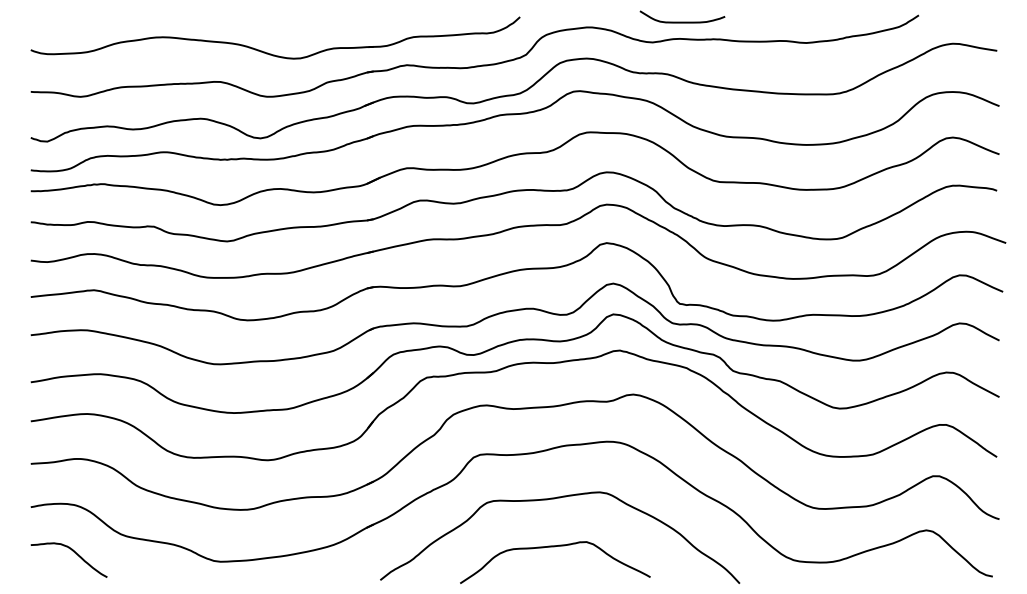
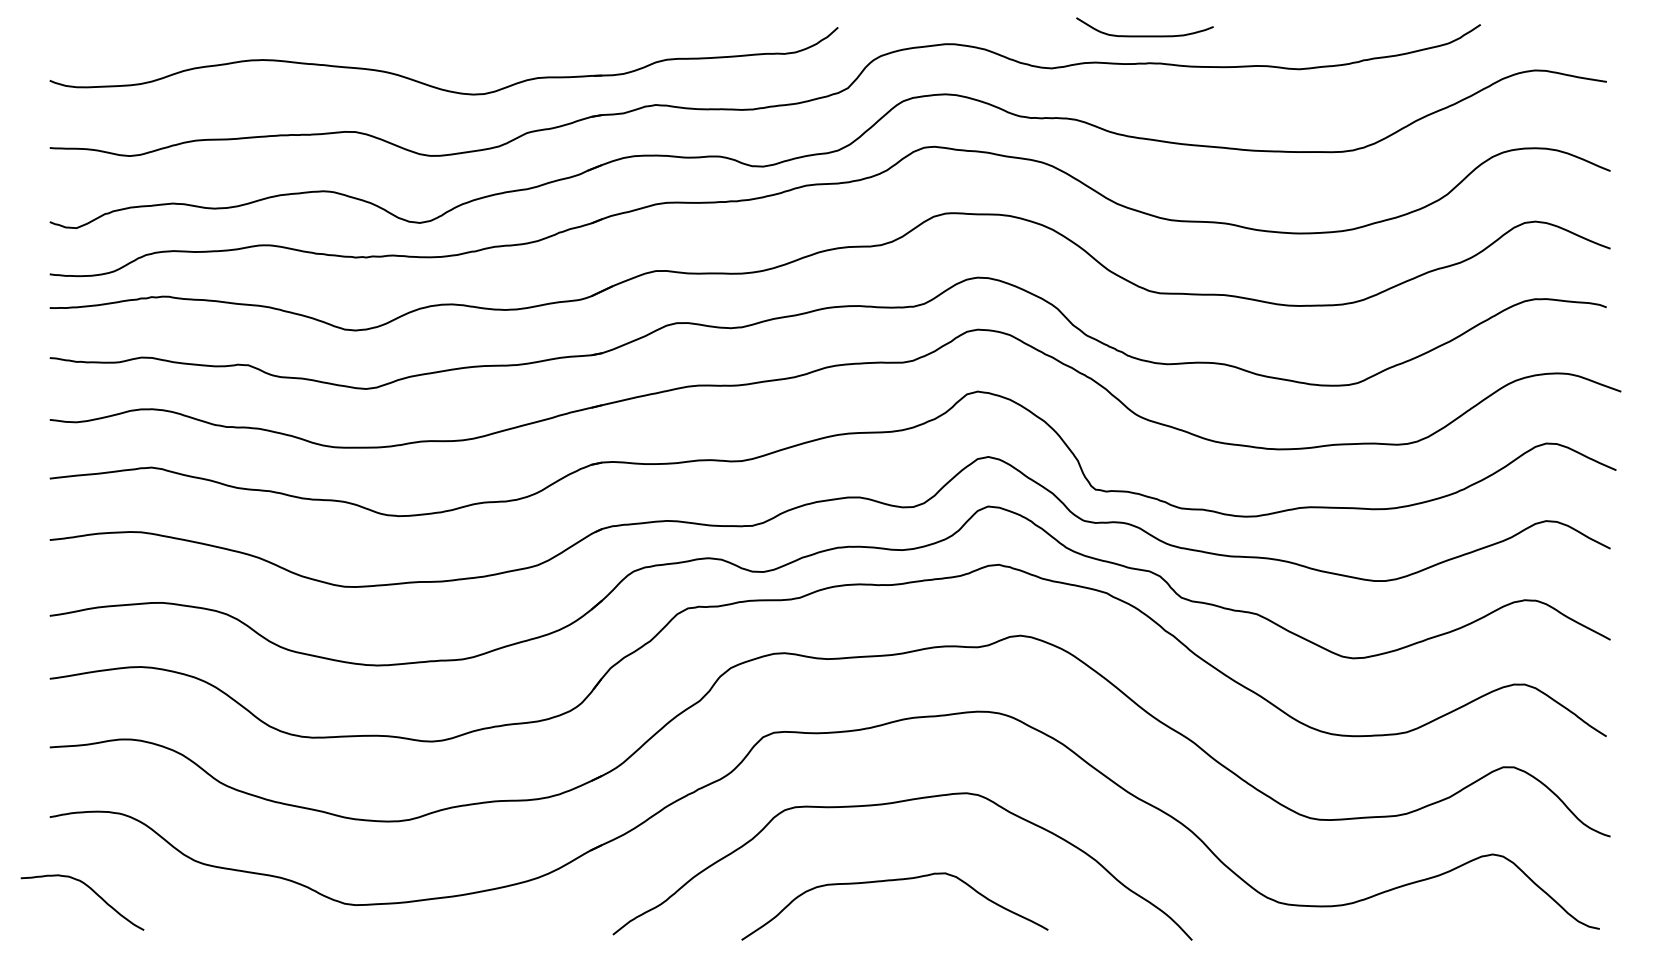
curve: (682, 21) -> (1144, 34), moved
curve: (73, 552) -> (89, 890), moved

